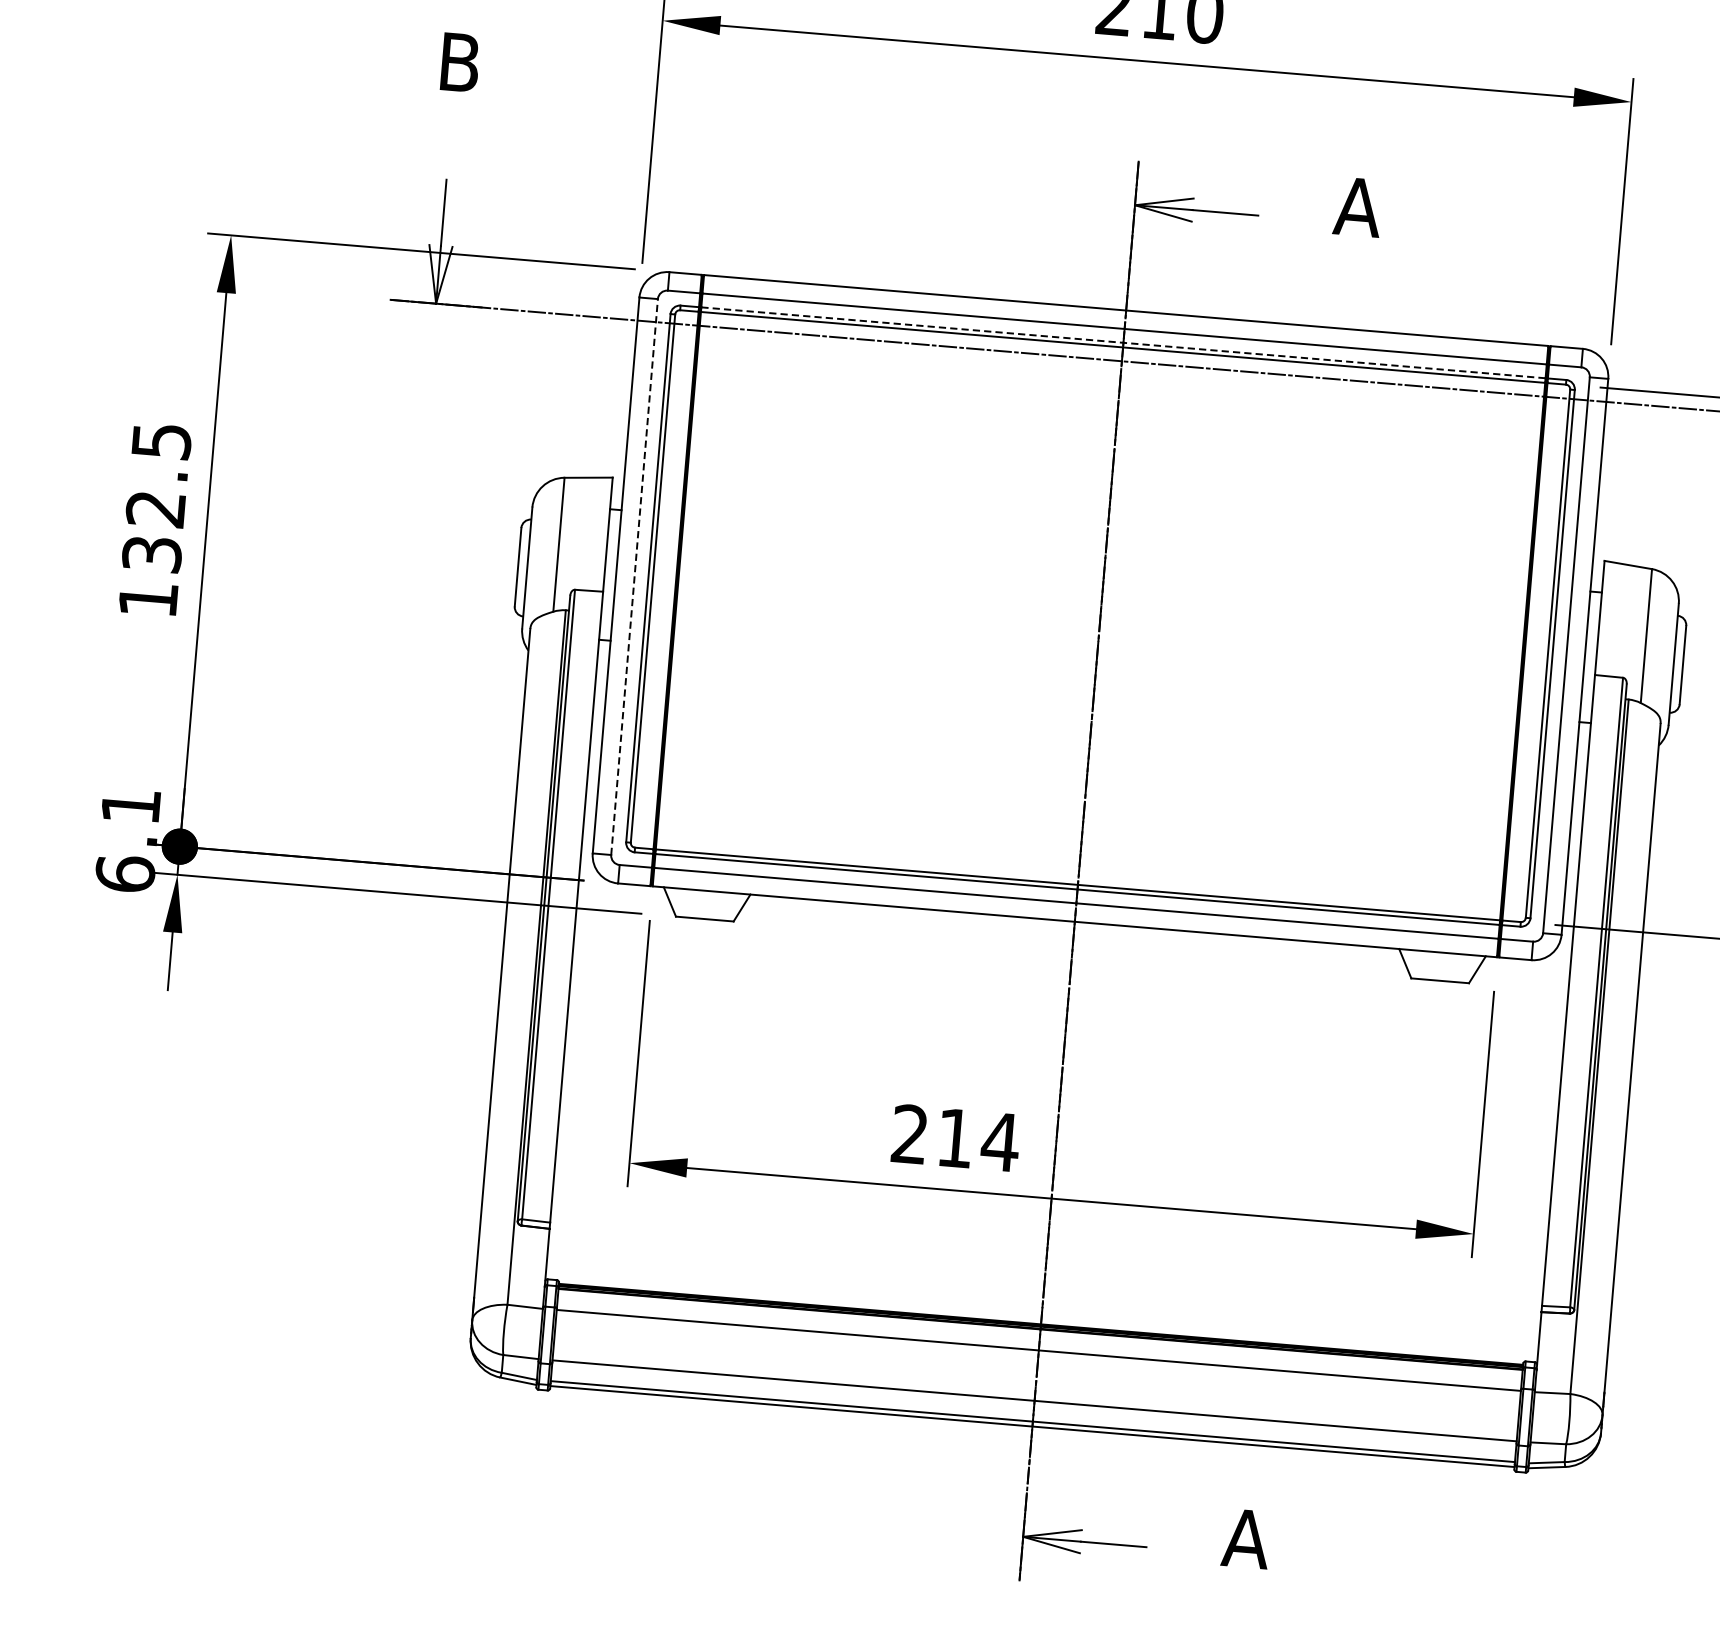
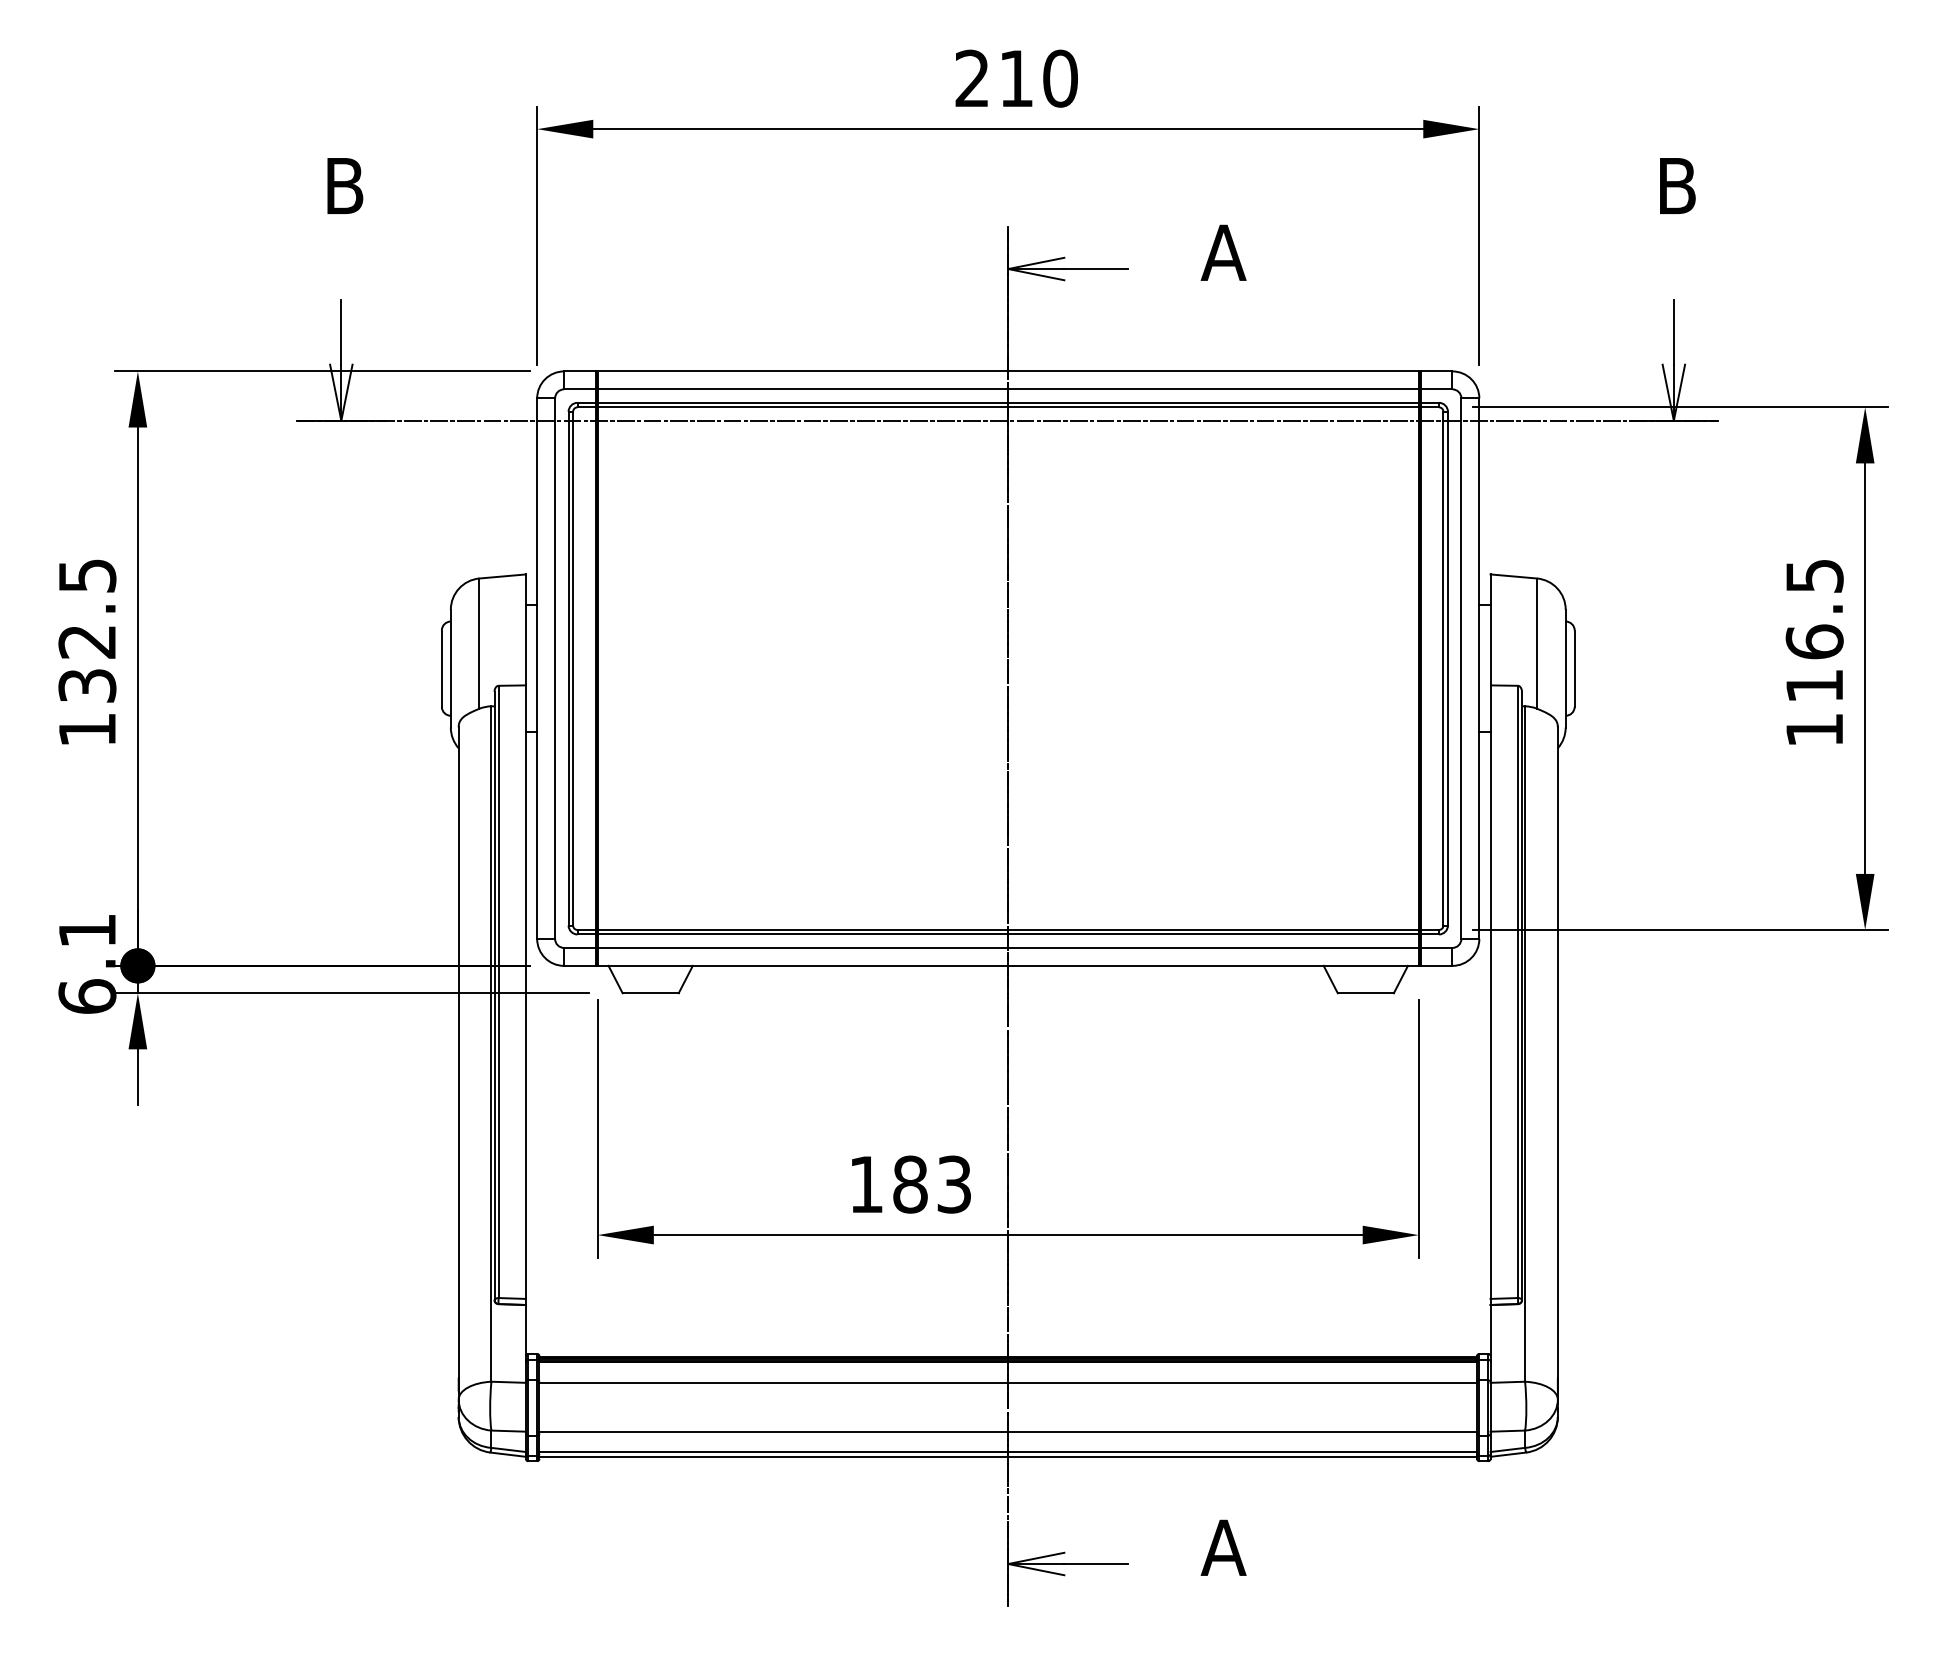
line: (1123, 342) -> (1008, 402), dashed -> solid
line: (634, 576) -> (555, 668), dashed -> solid
text: (955, 1138) -> (910, 1184), 214 -> 183

